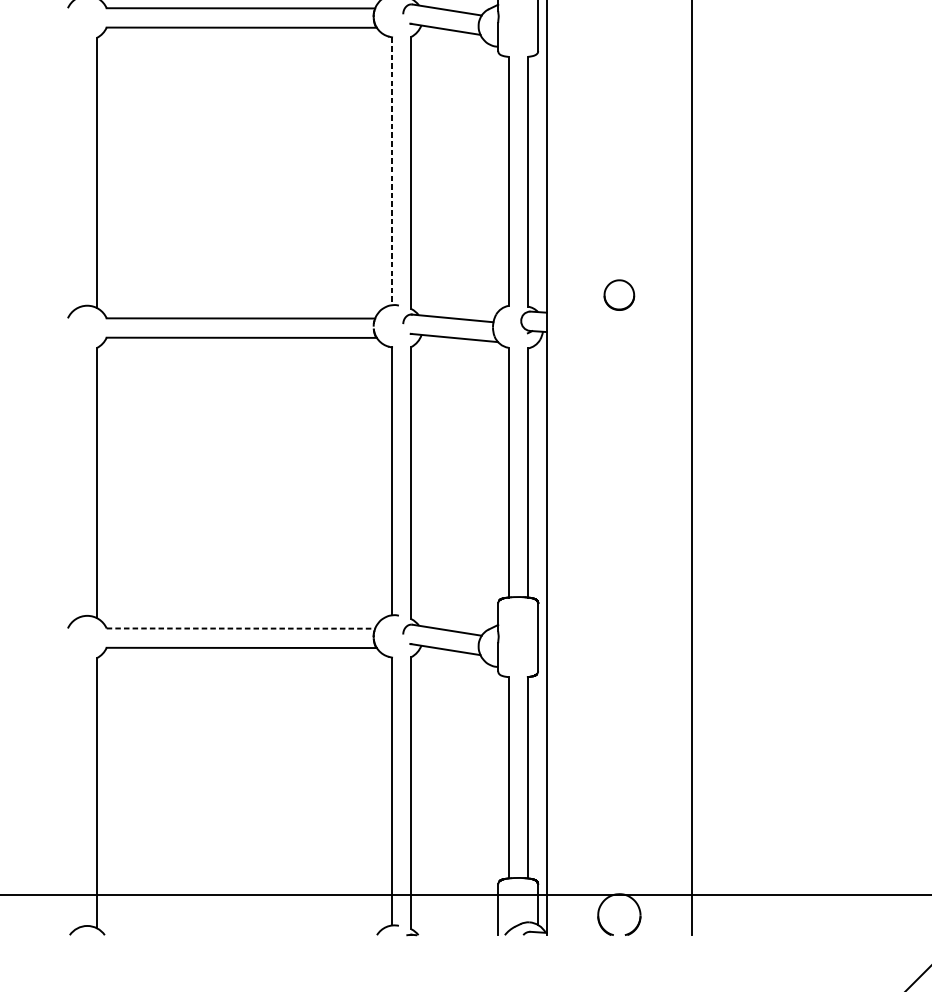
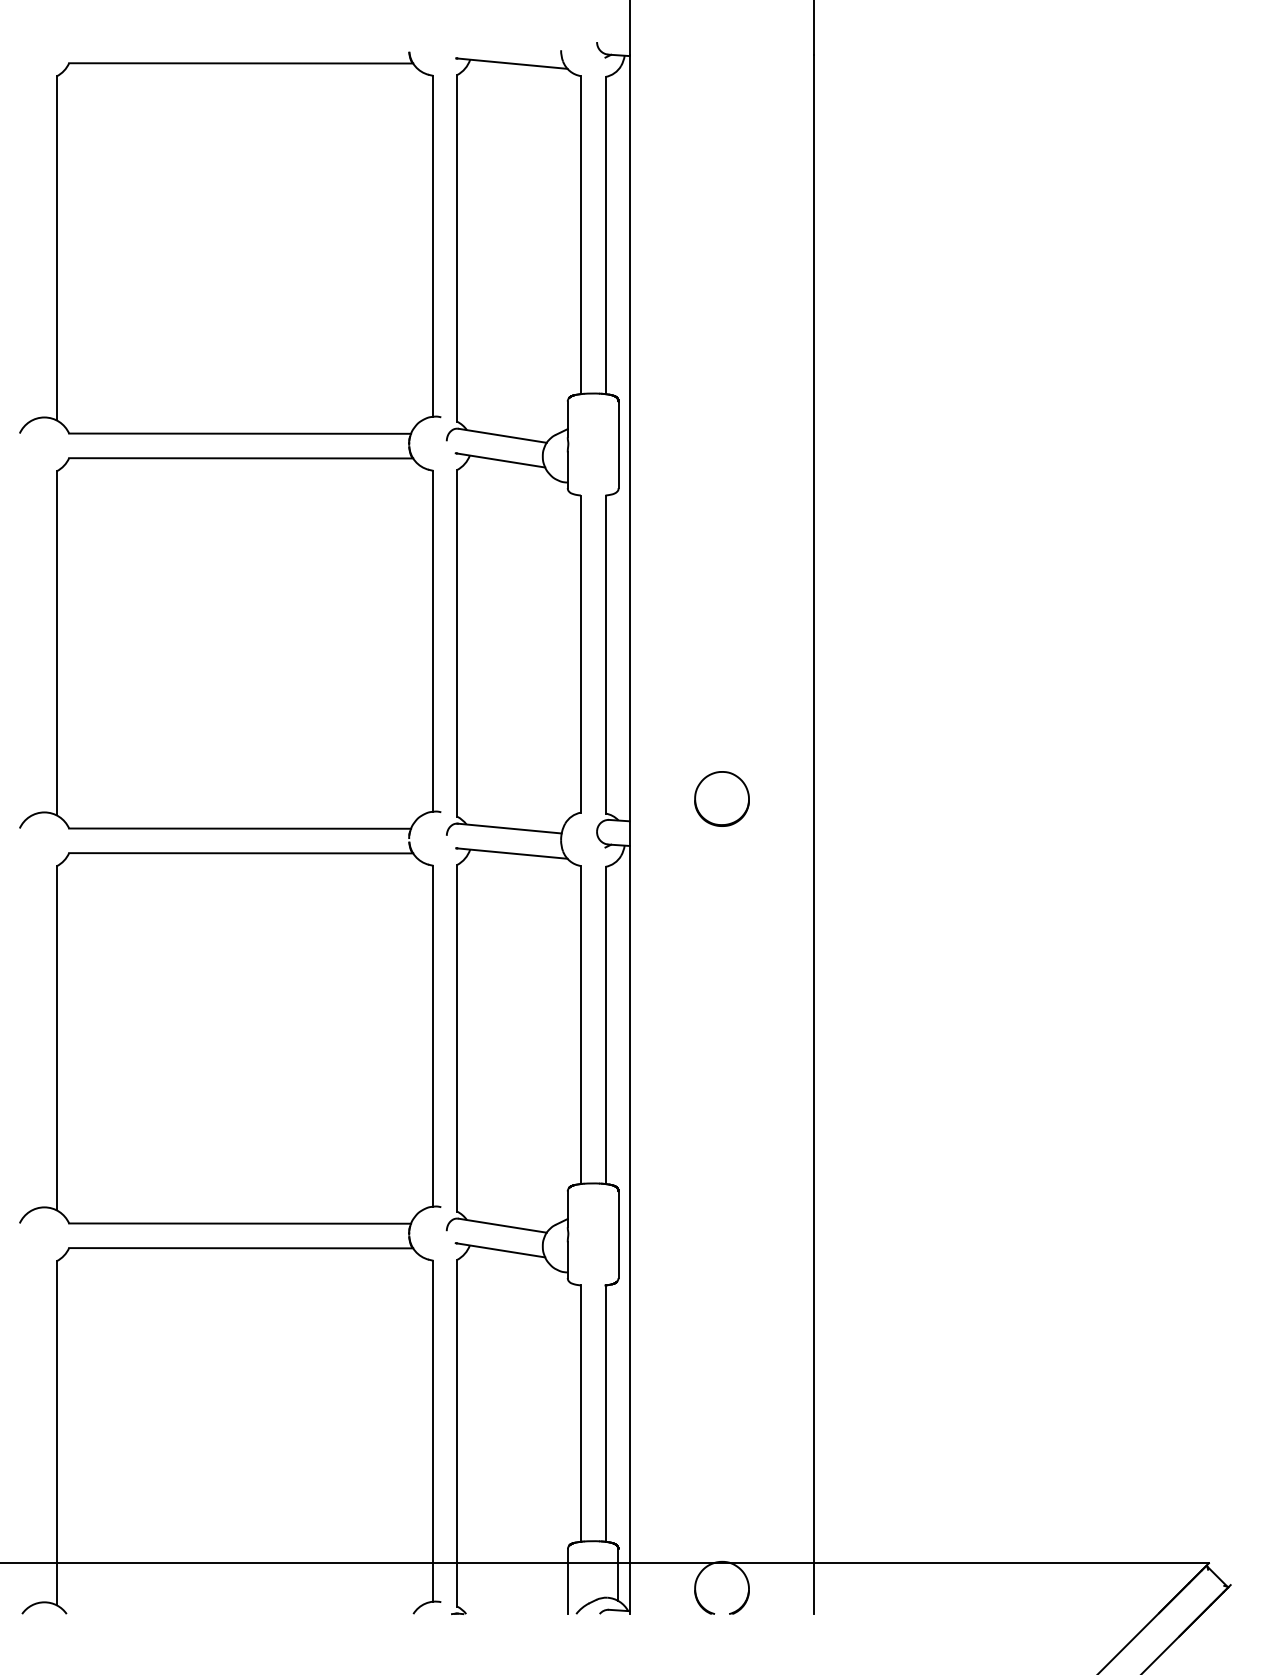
line: (392, 171) -> (432, 641), dashed -> solid
part: (618, 294) -> (721, 798), size x1.43
line: (241, 628) -> (240, 1223), dashed -> solid

